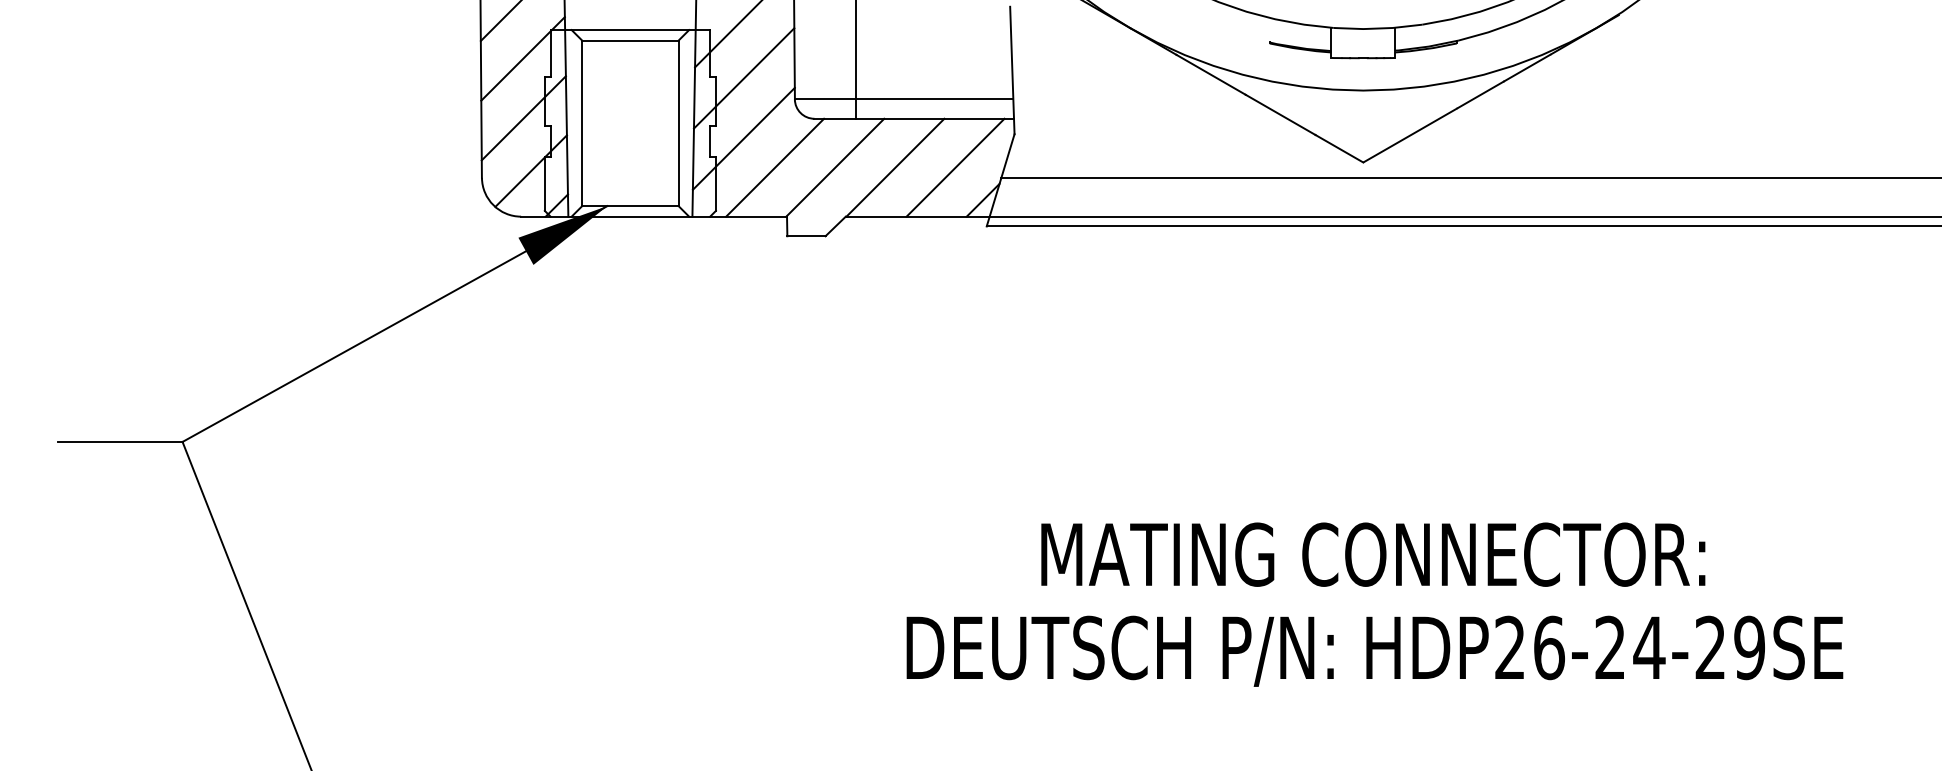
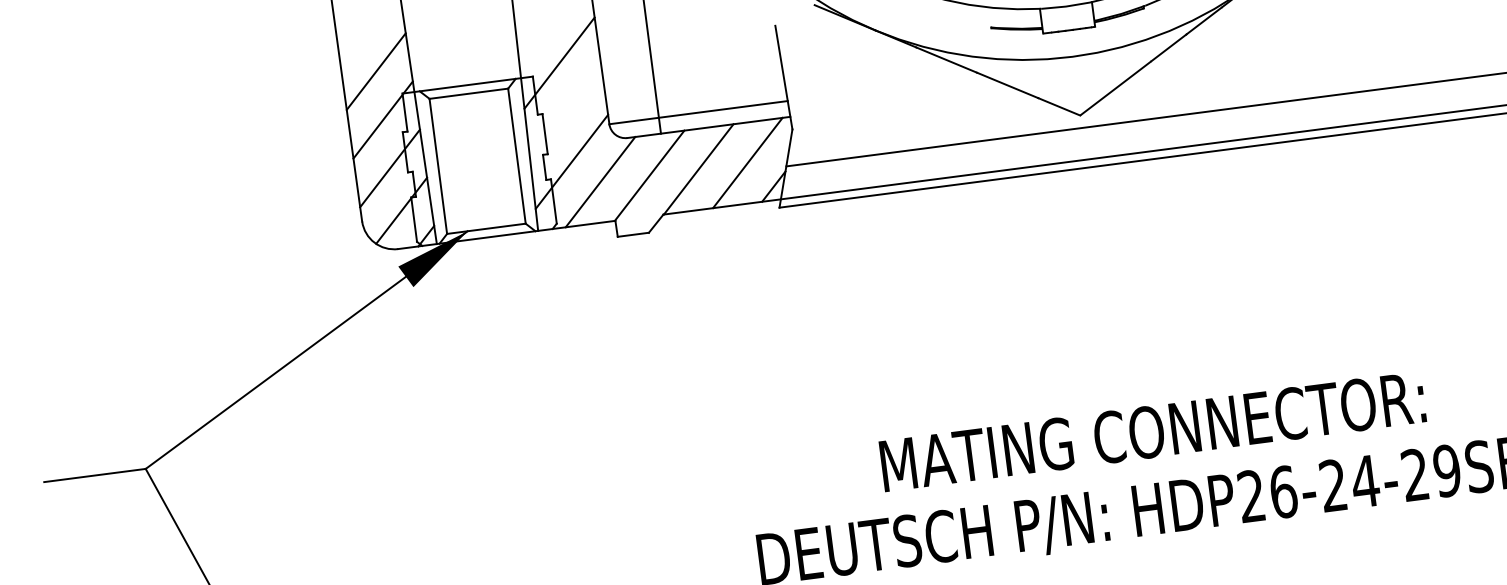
line: (743, 78) -> (565, 112), removed
text: (1373, 554) -> (1152, 431), moved

